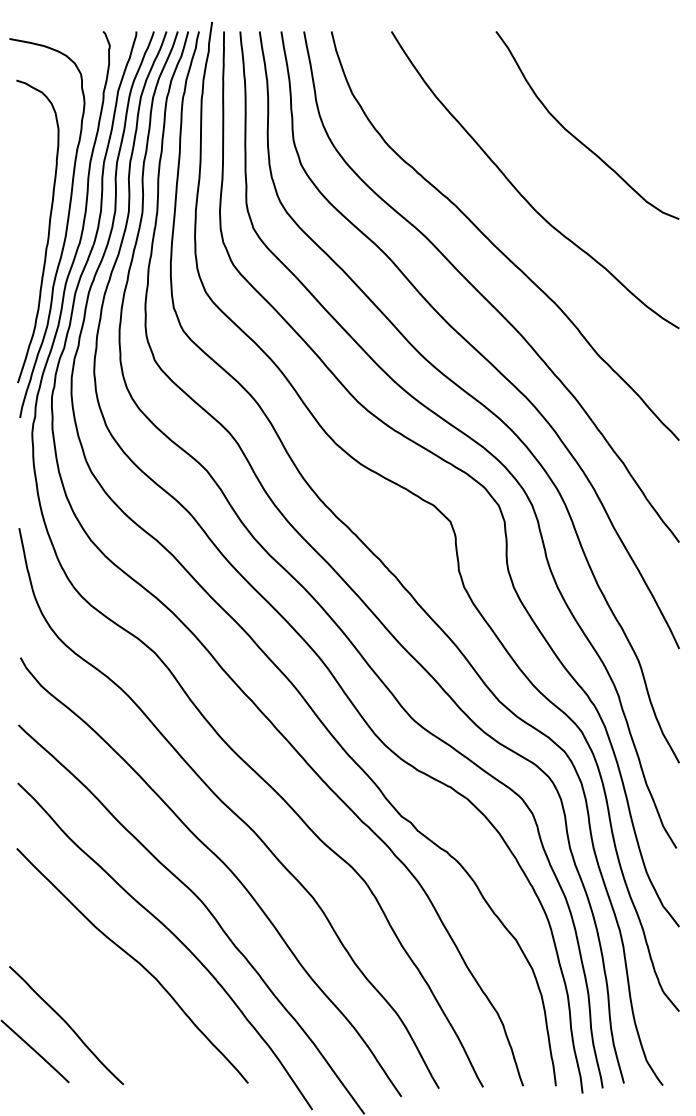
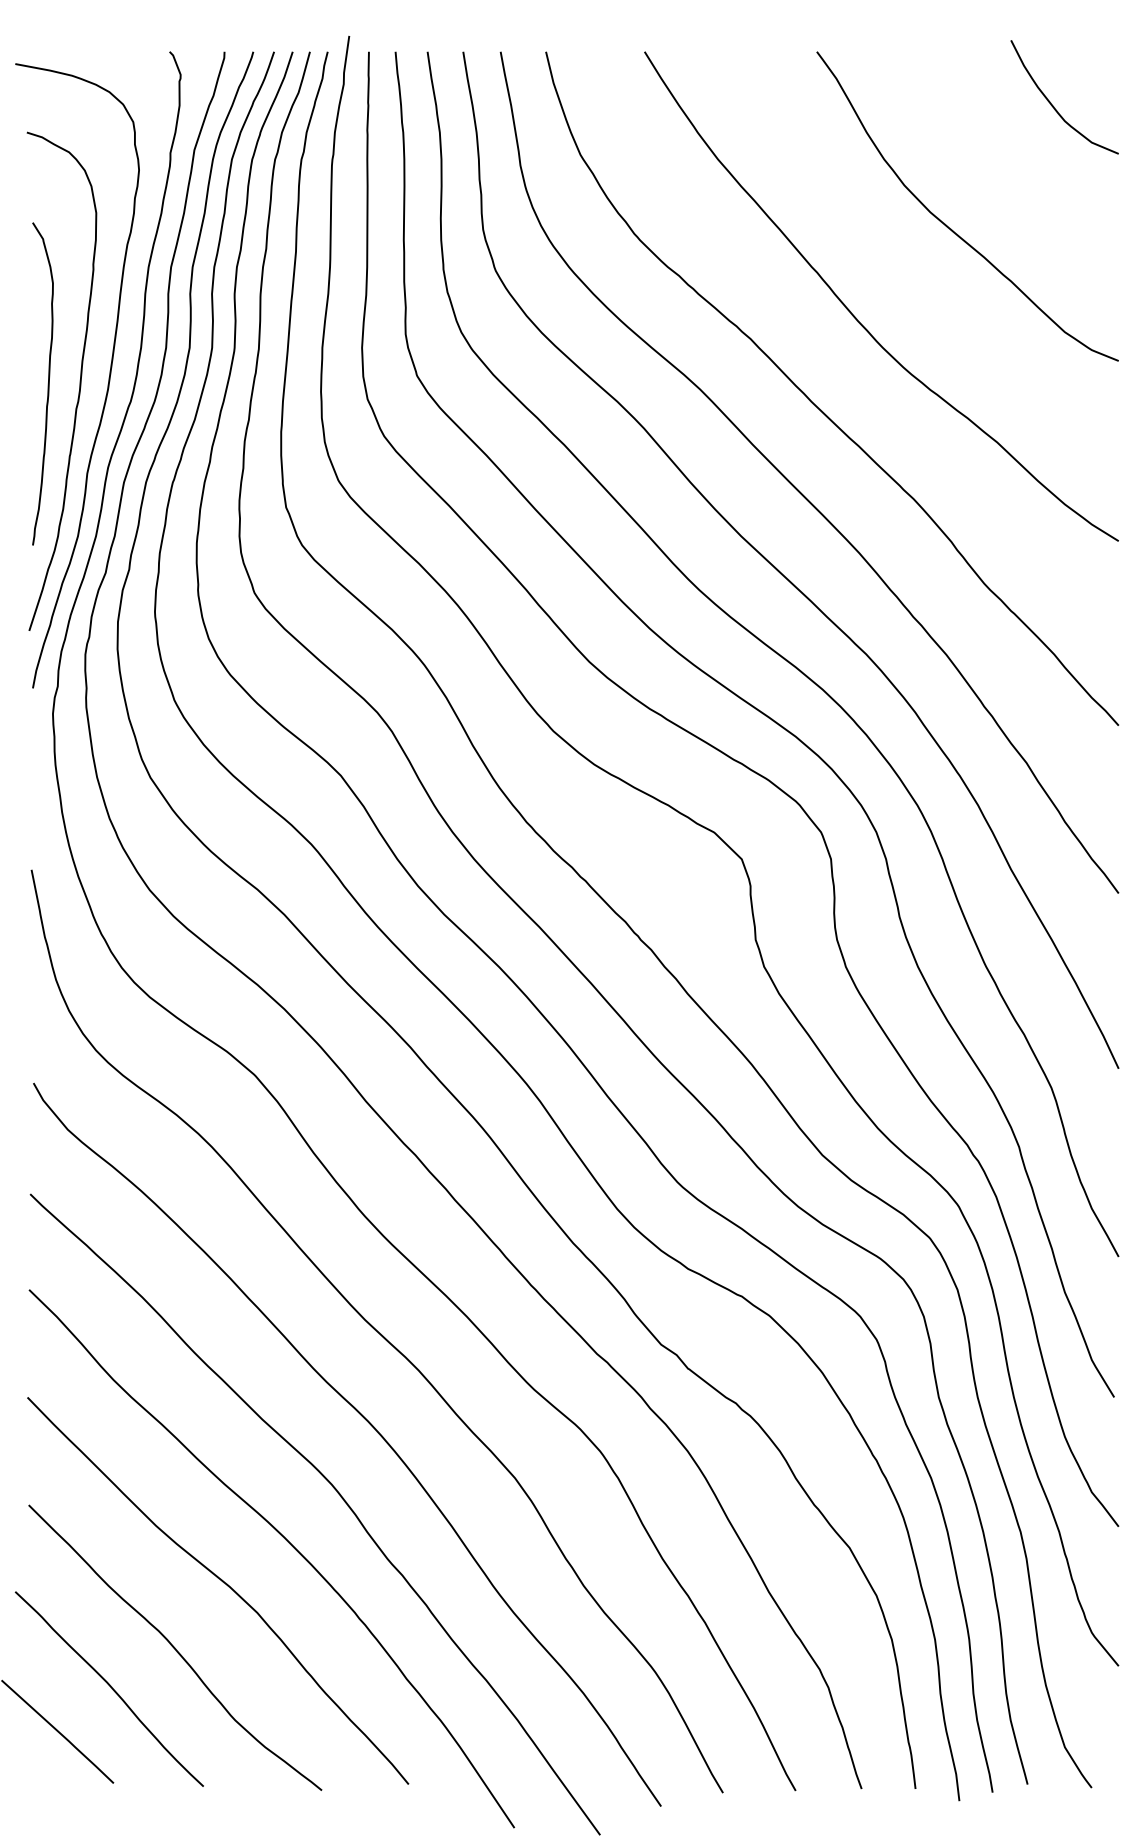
curve: (640, 64) -> (1054, 106), added
curve: (28, 233) -> (46, 384), added
curve: (106, 1000) -> (175, 1647), added

